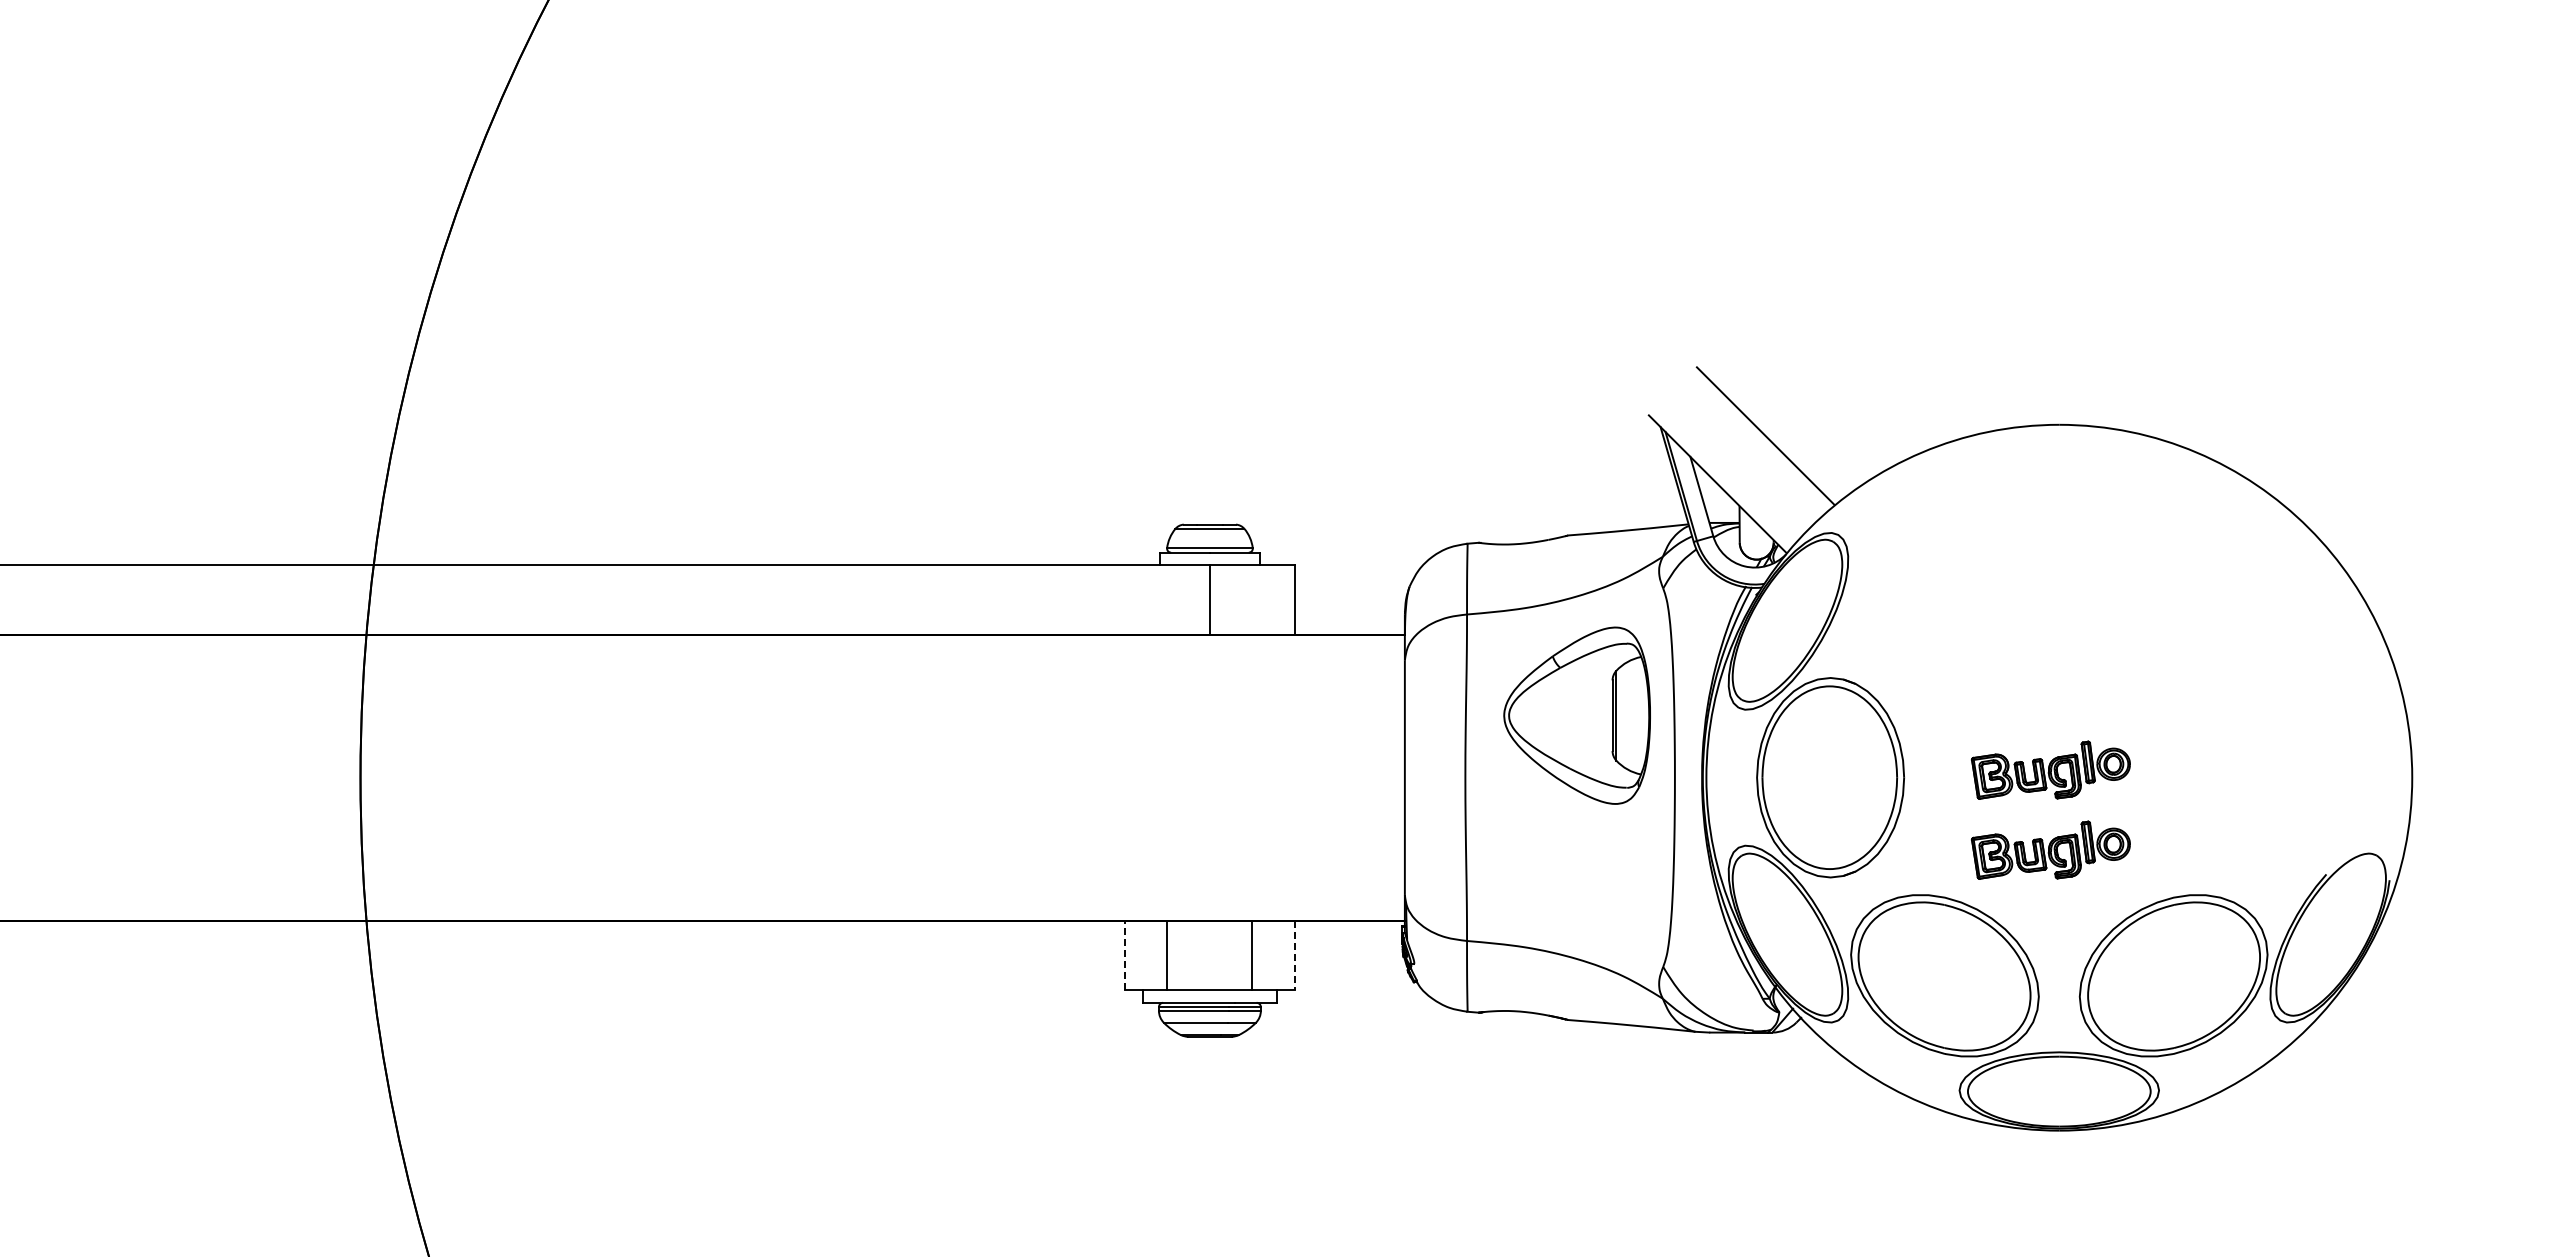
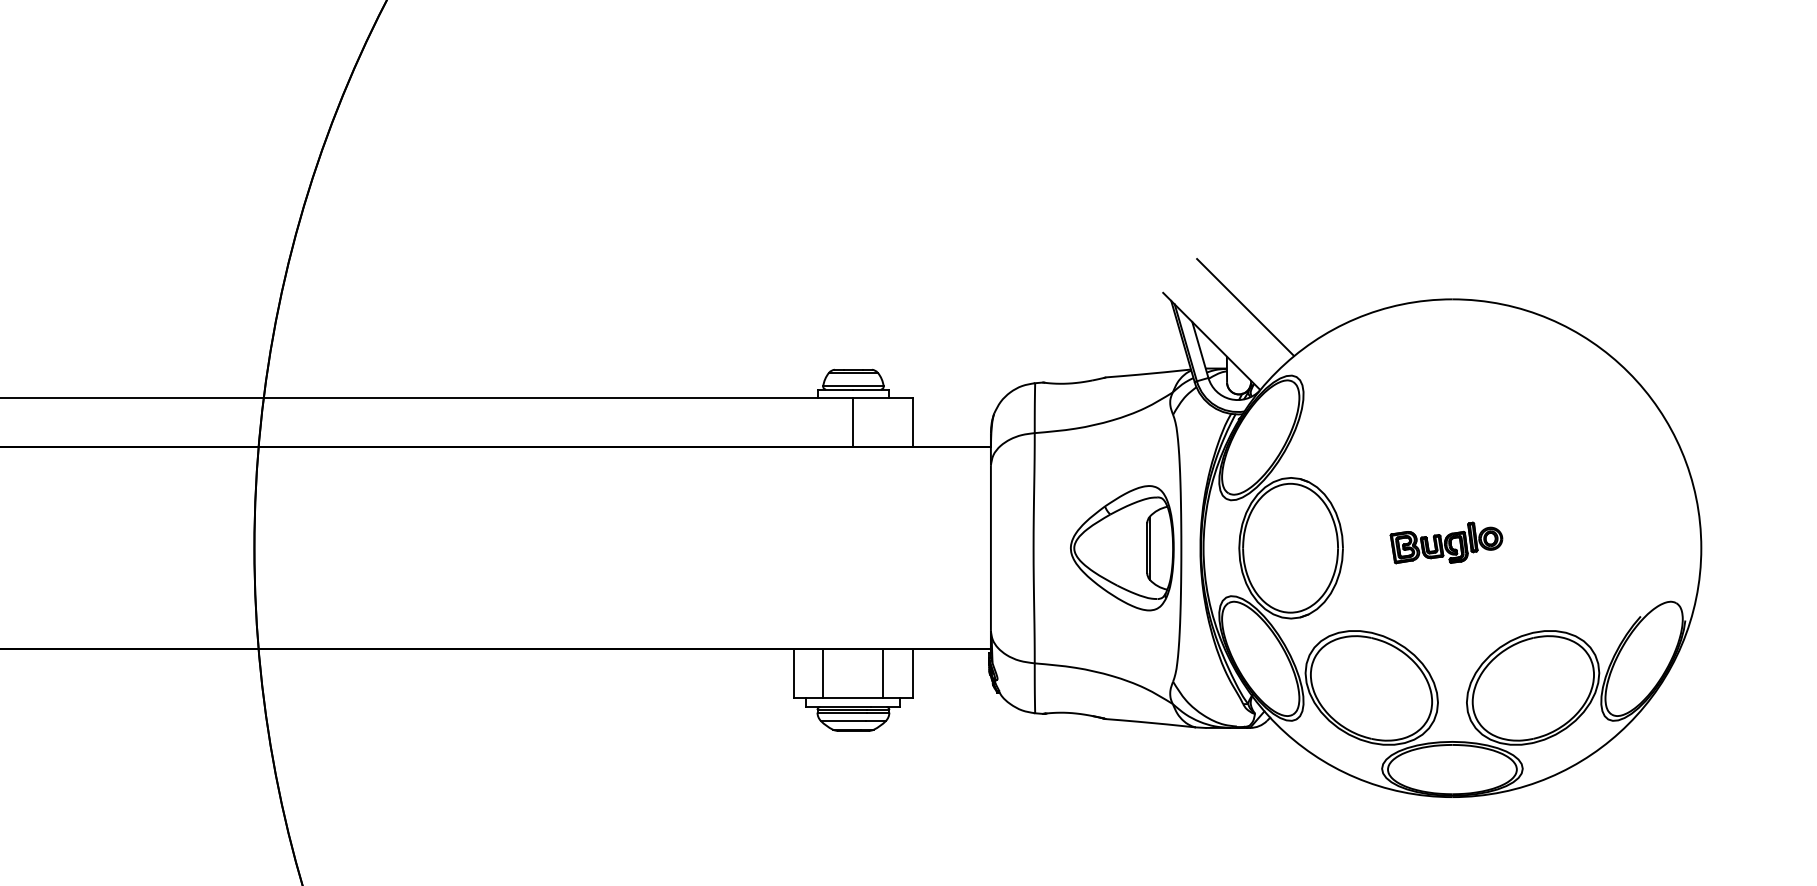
part: (1576, 715) -> (1121, 548), moved
part: (2050, 849) -> (1446, 598), removed
line: (1124, 955) -> (793, 673), dashed -> solid
line: (1294, 955) -> (913, 673), dashed -> solid

